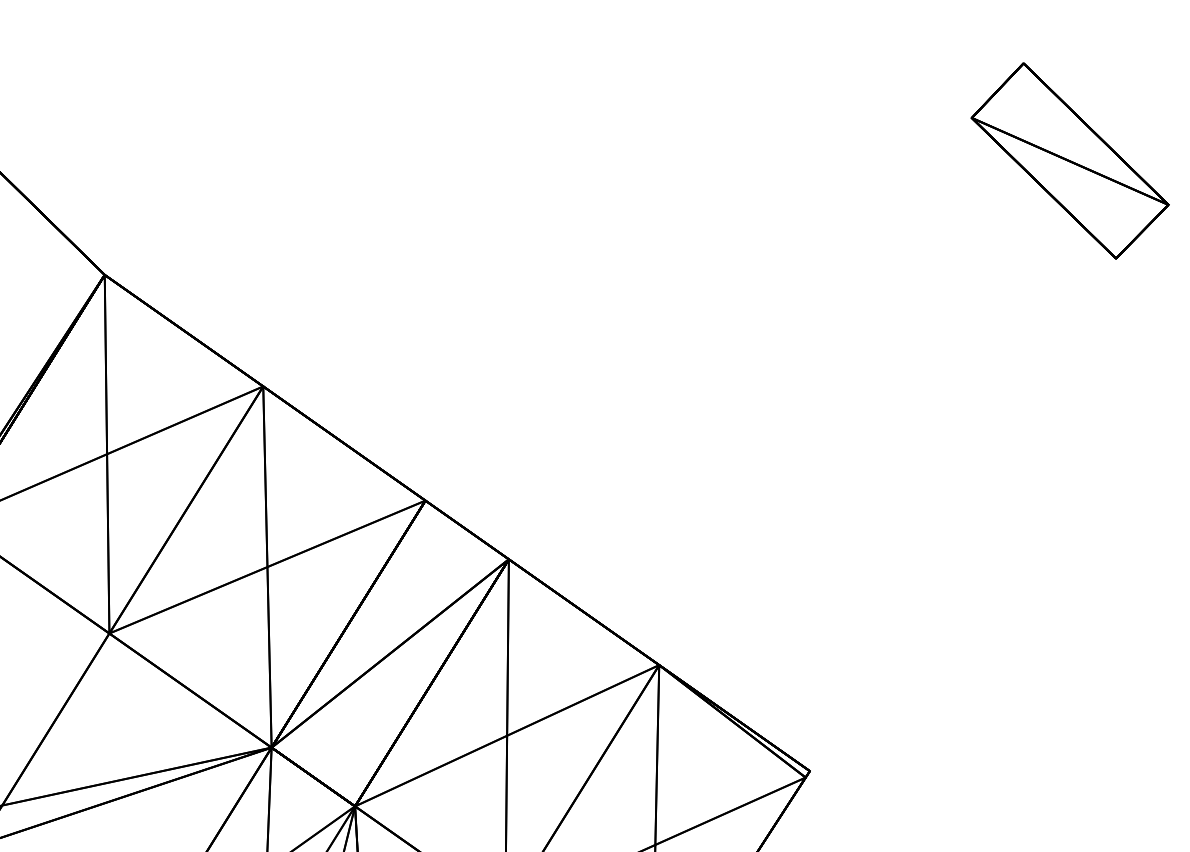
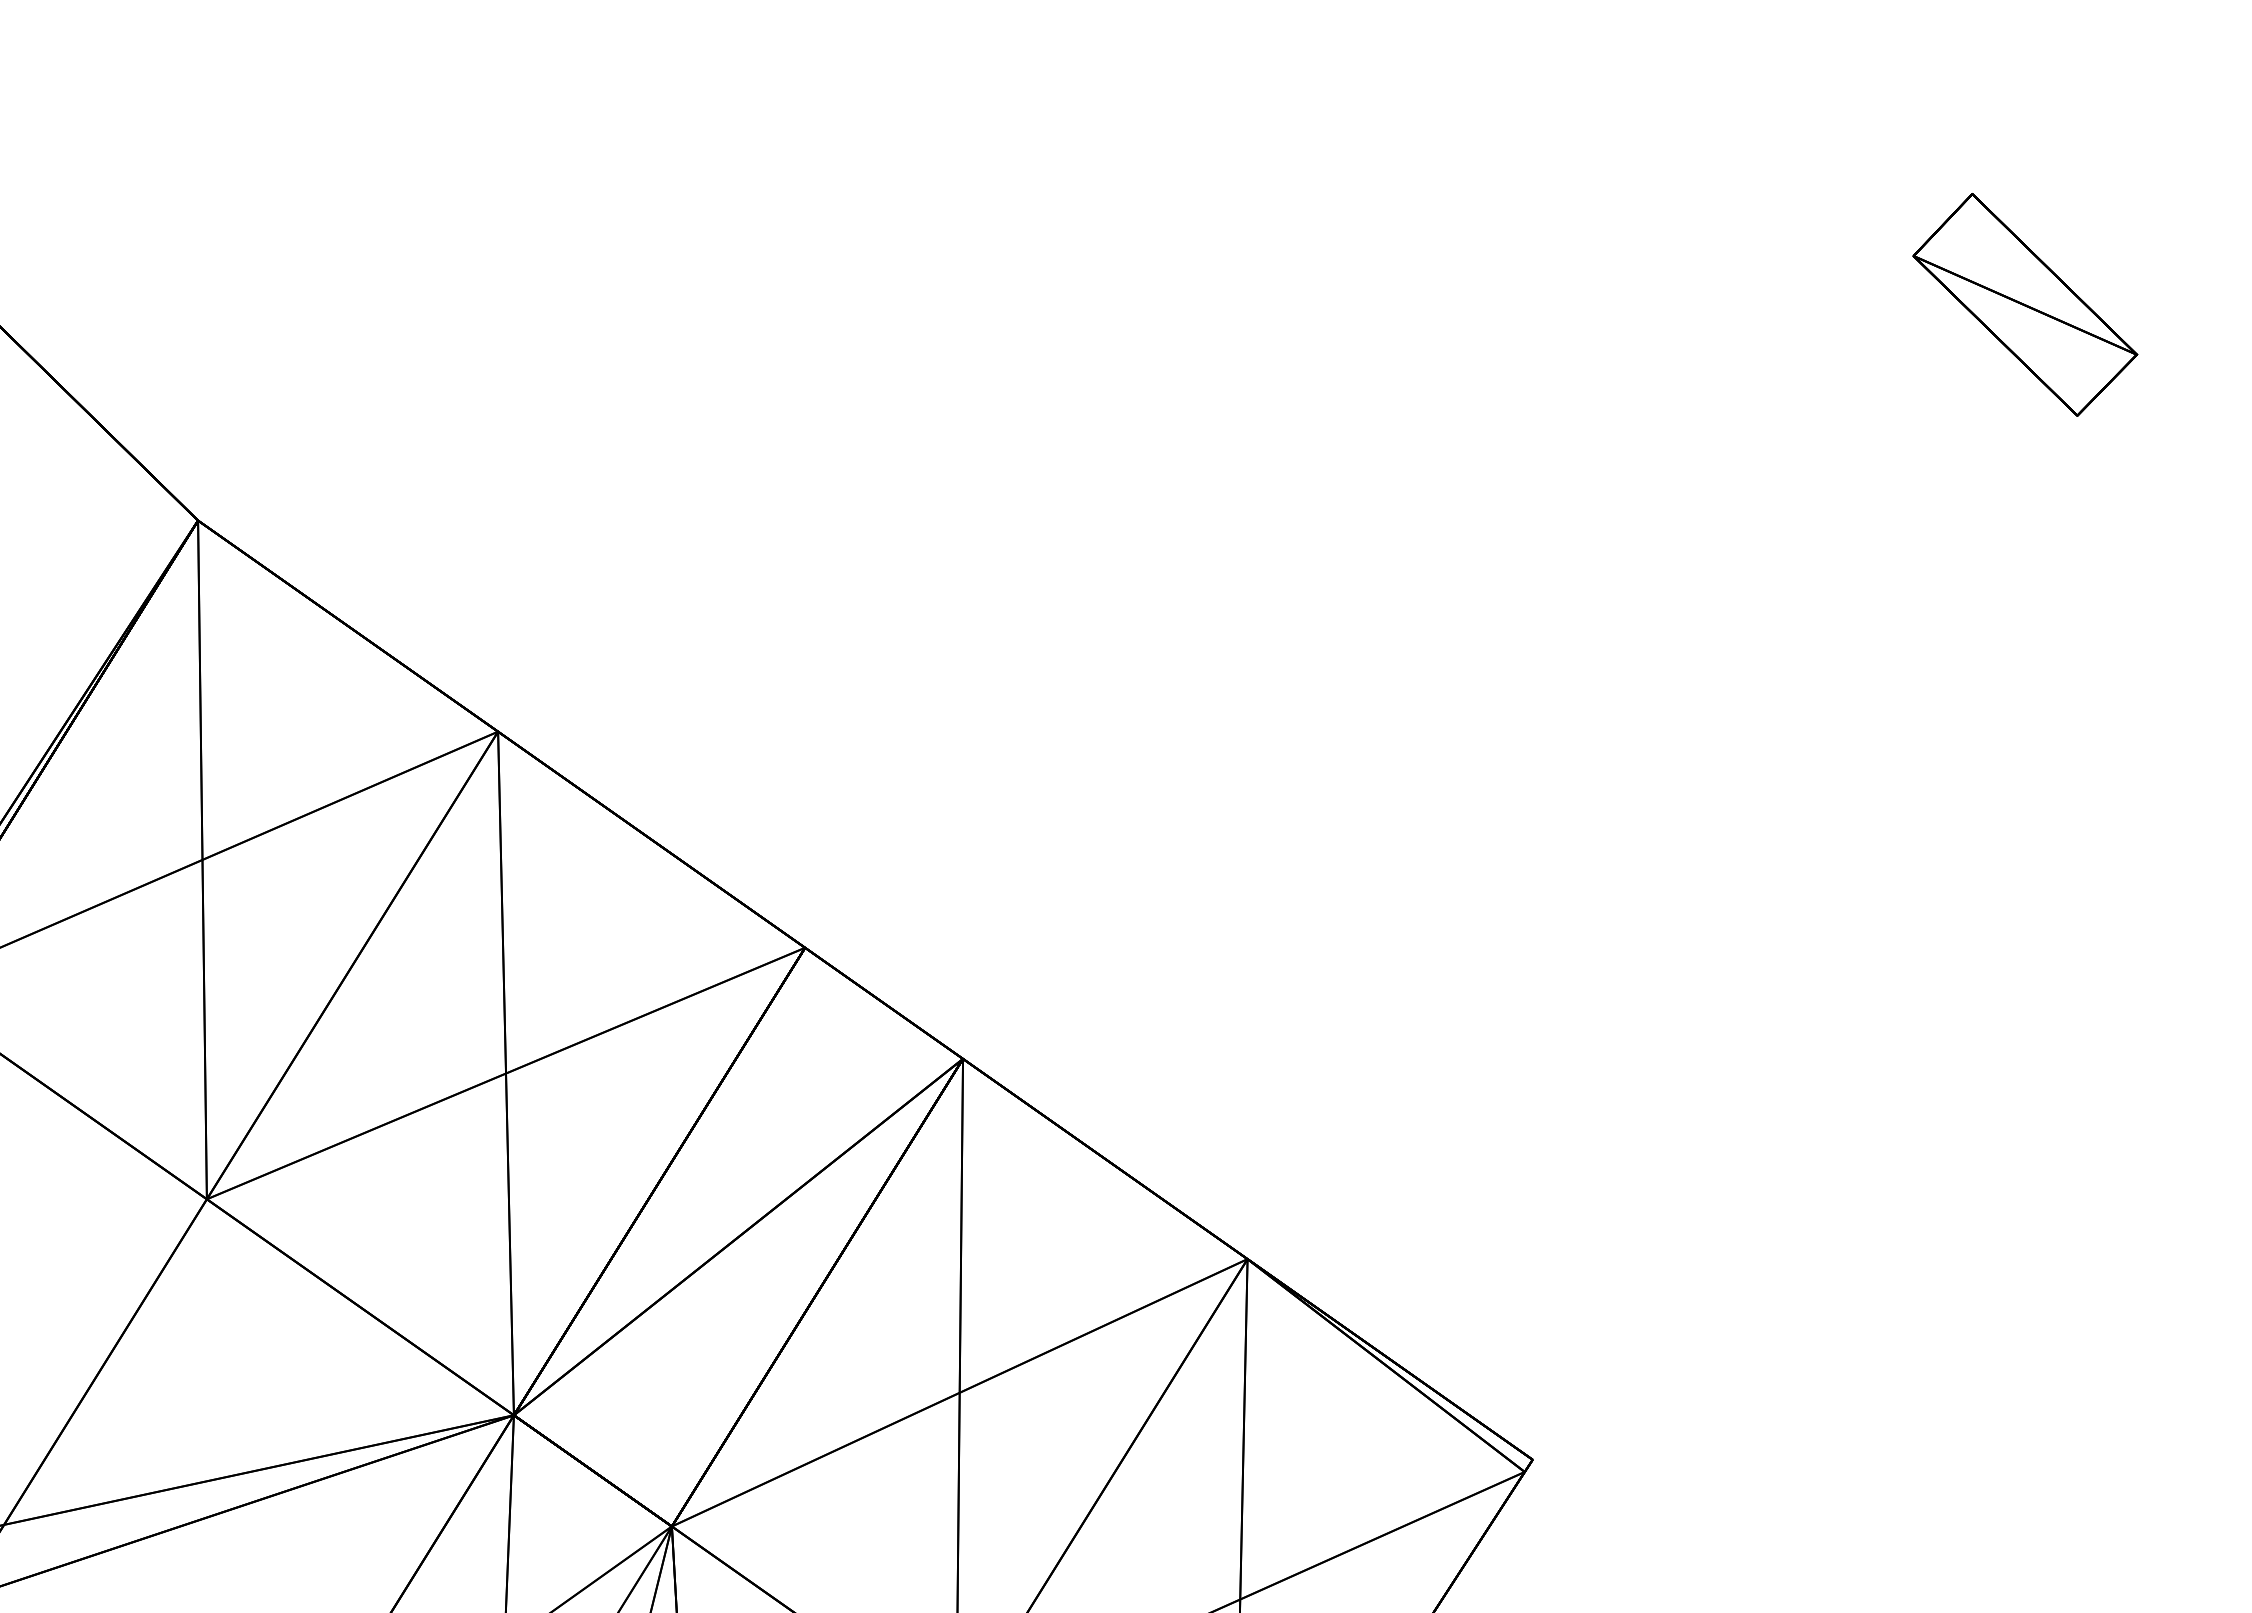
part: (1069, 160) -> (2024, 303), size x0.6

